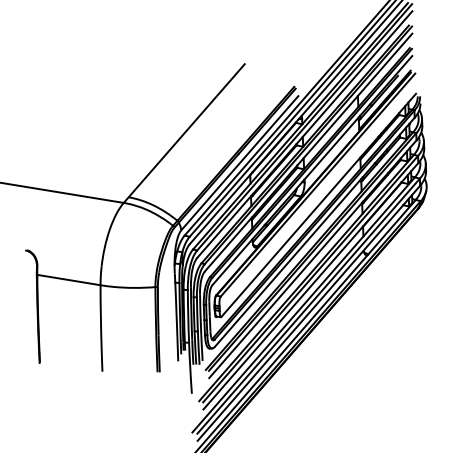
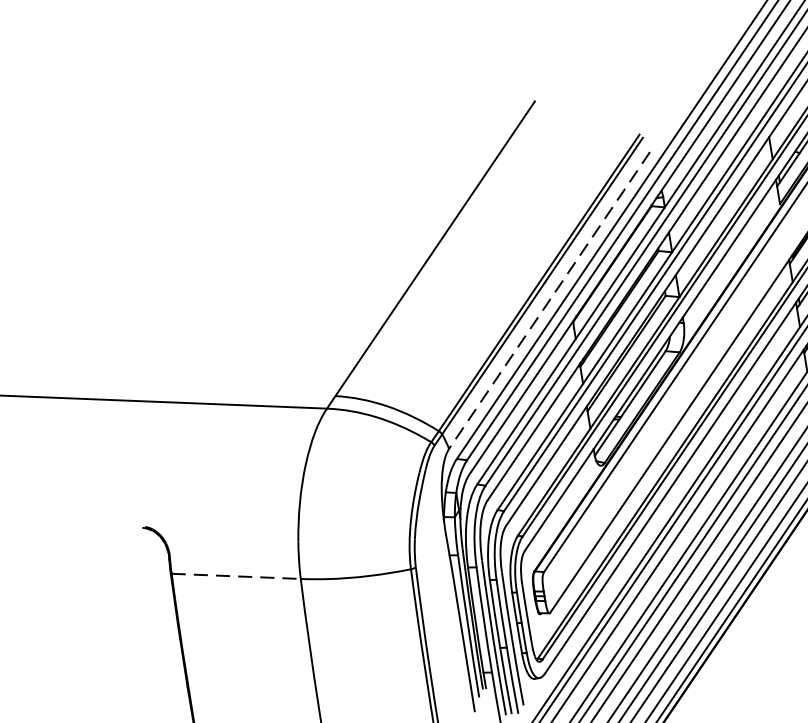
line: (239, 163) -> (548, 301), solid -> dashed
line: (69, 280) -> (237, 577), solid -> dashed

